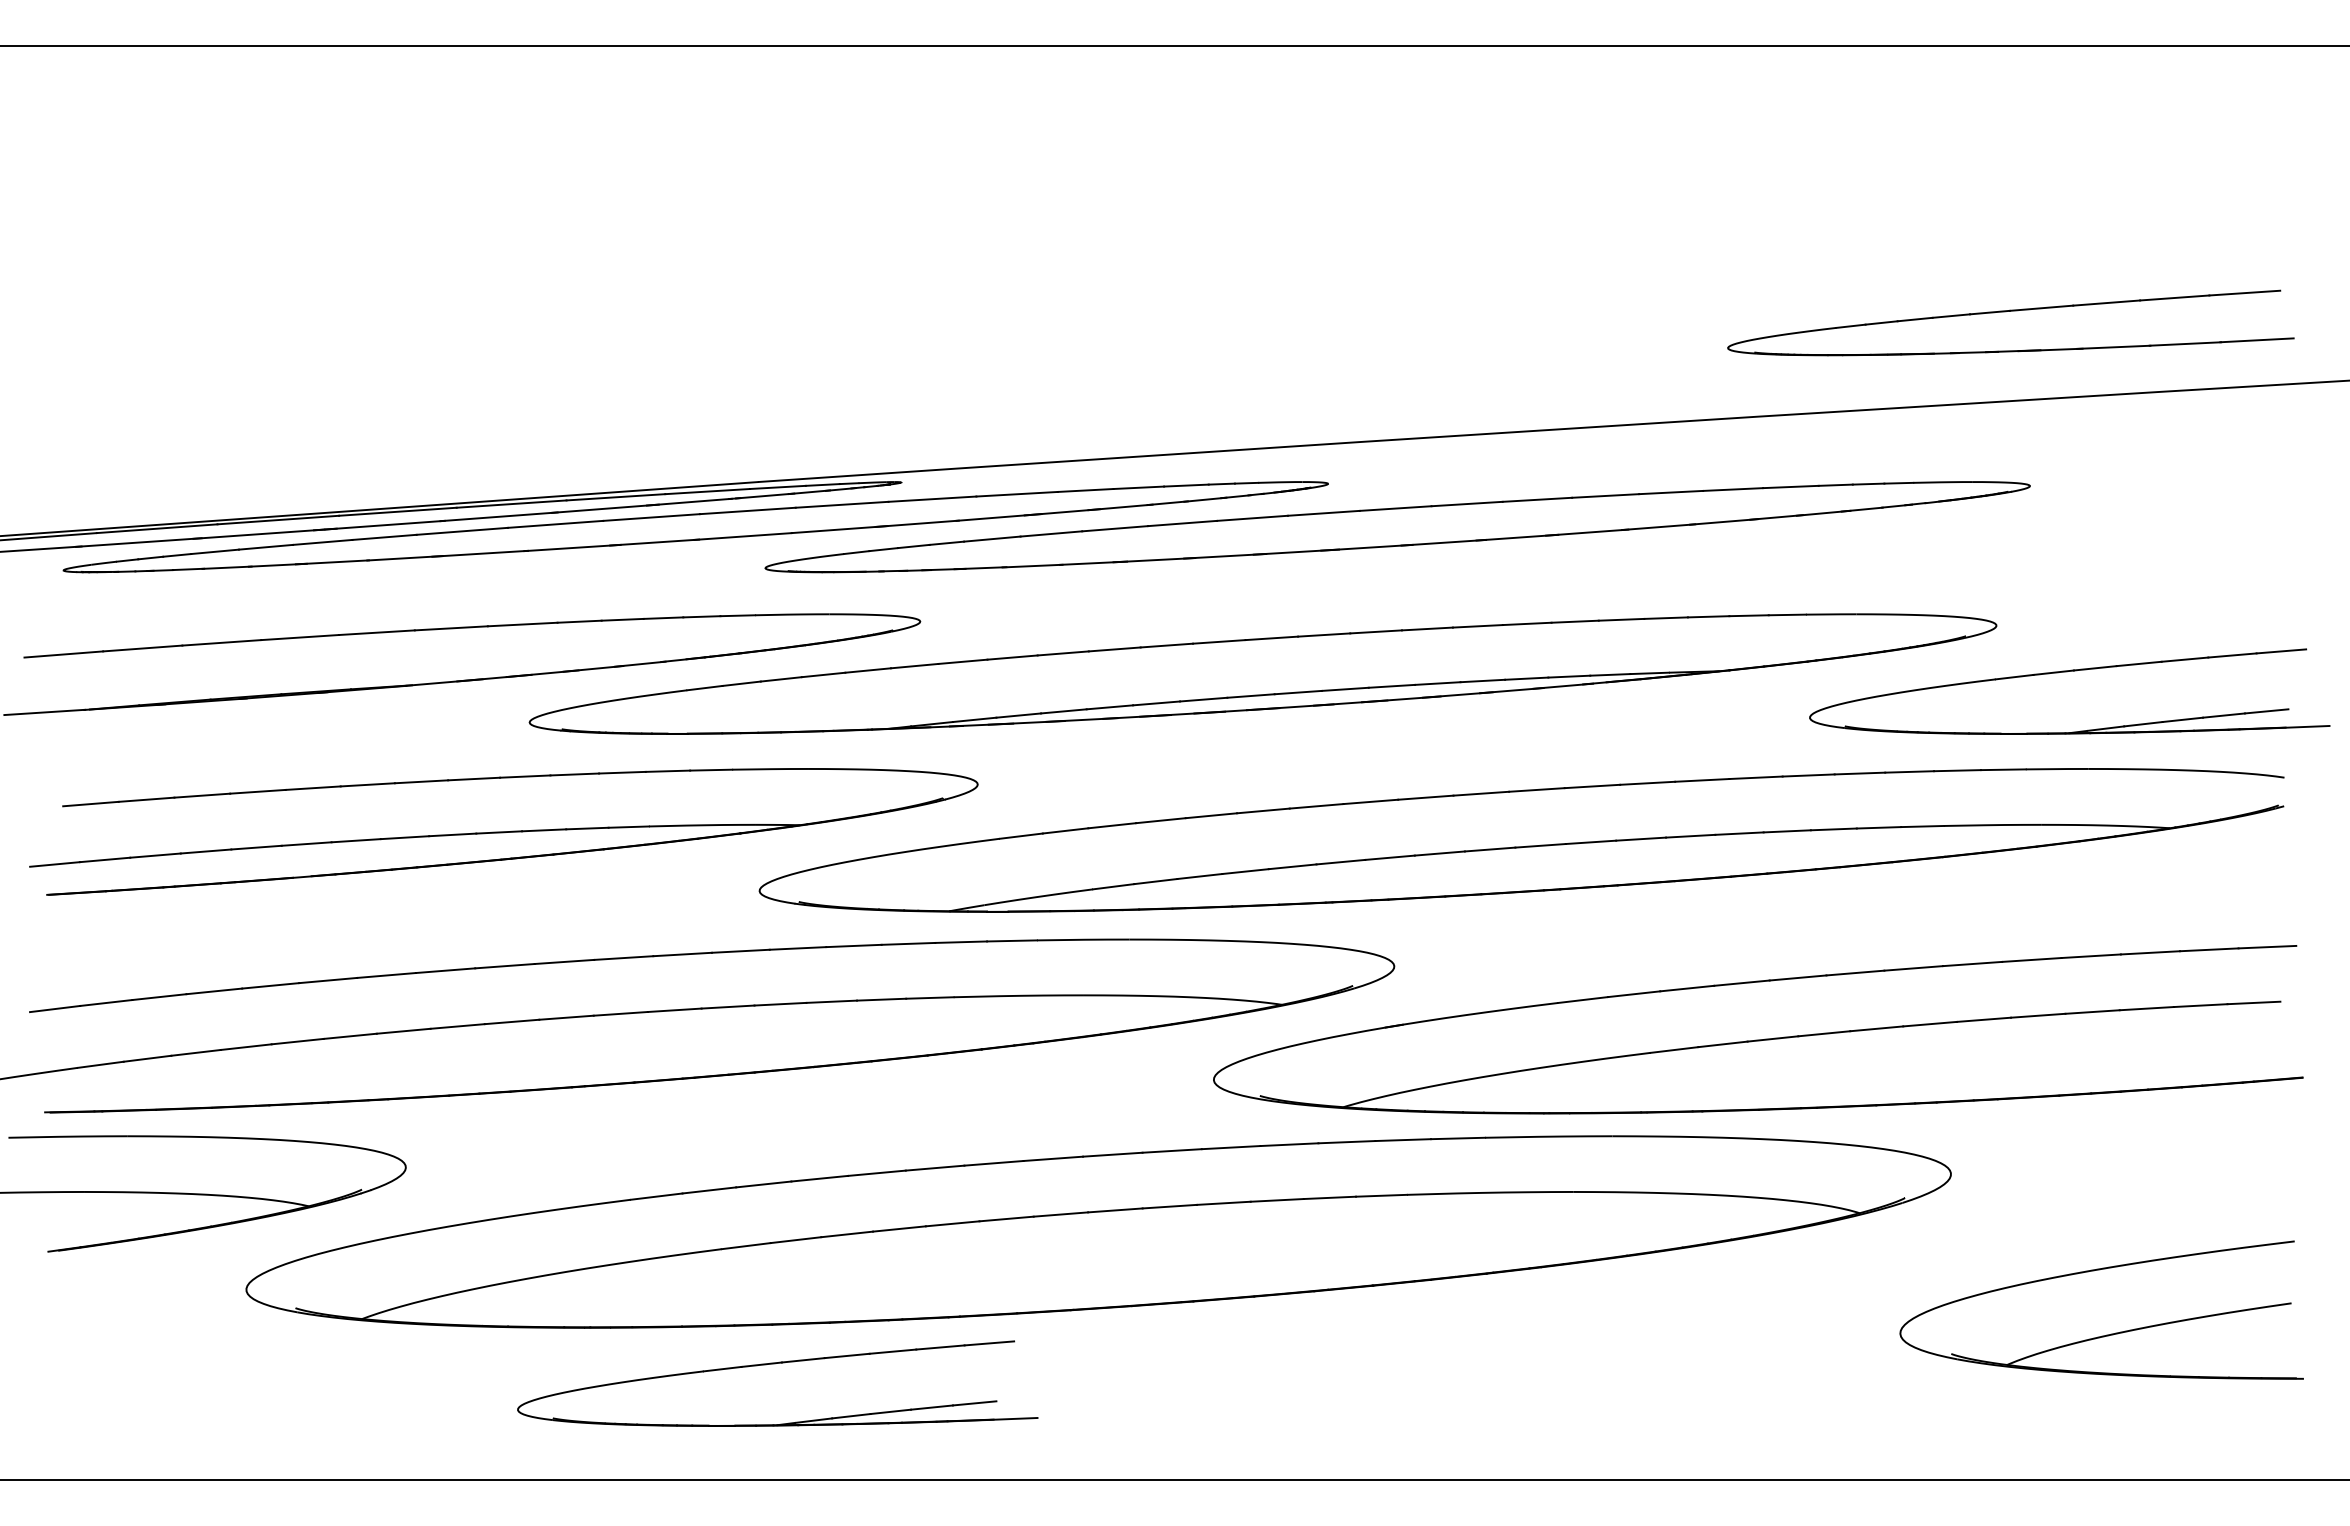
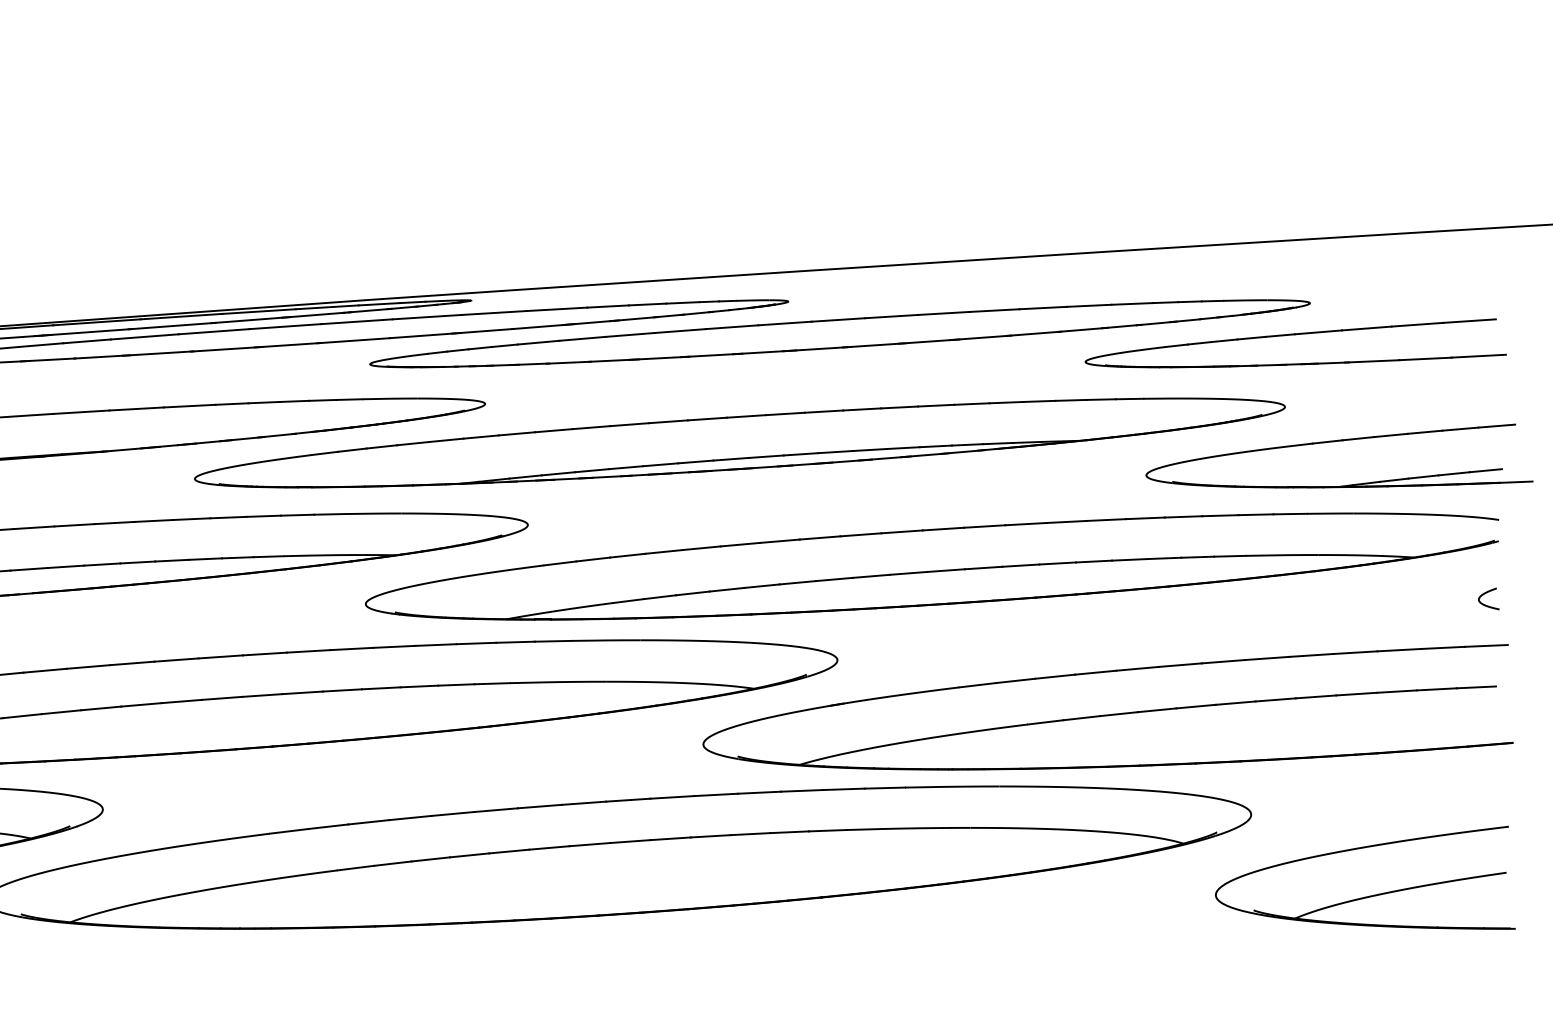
part: (2010, 311) -> (1295, 334), moved
curve: (2267, 876) -> (1486, 593), added
part: (2106, 1334) -> (1369, 895), moved
part: (775, 1364) -> (377, 956), removed

